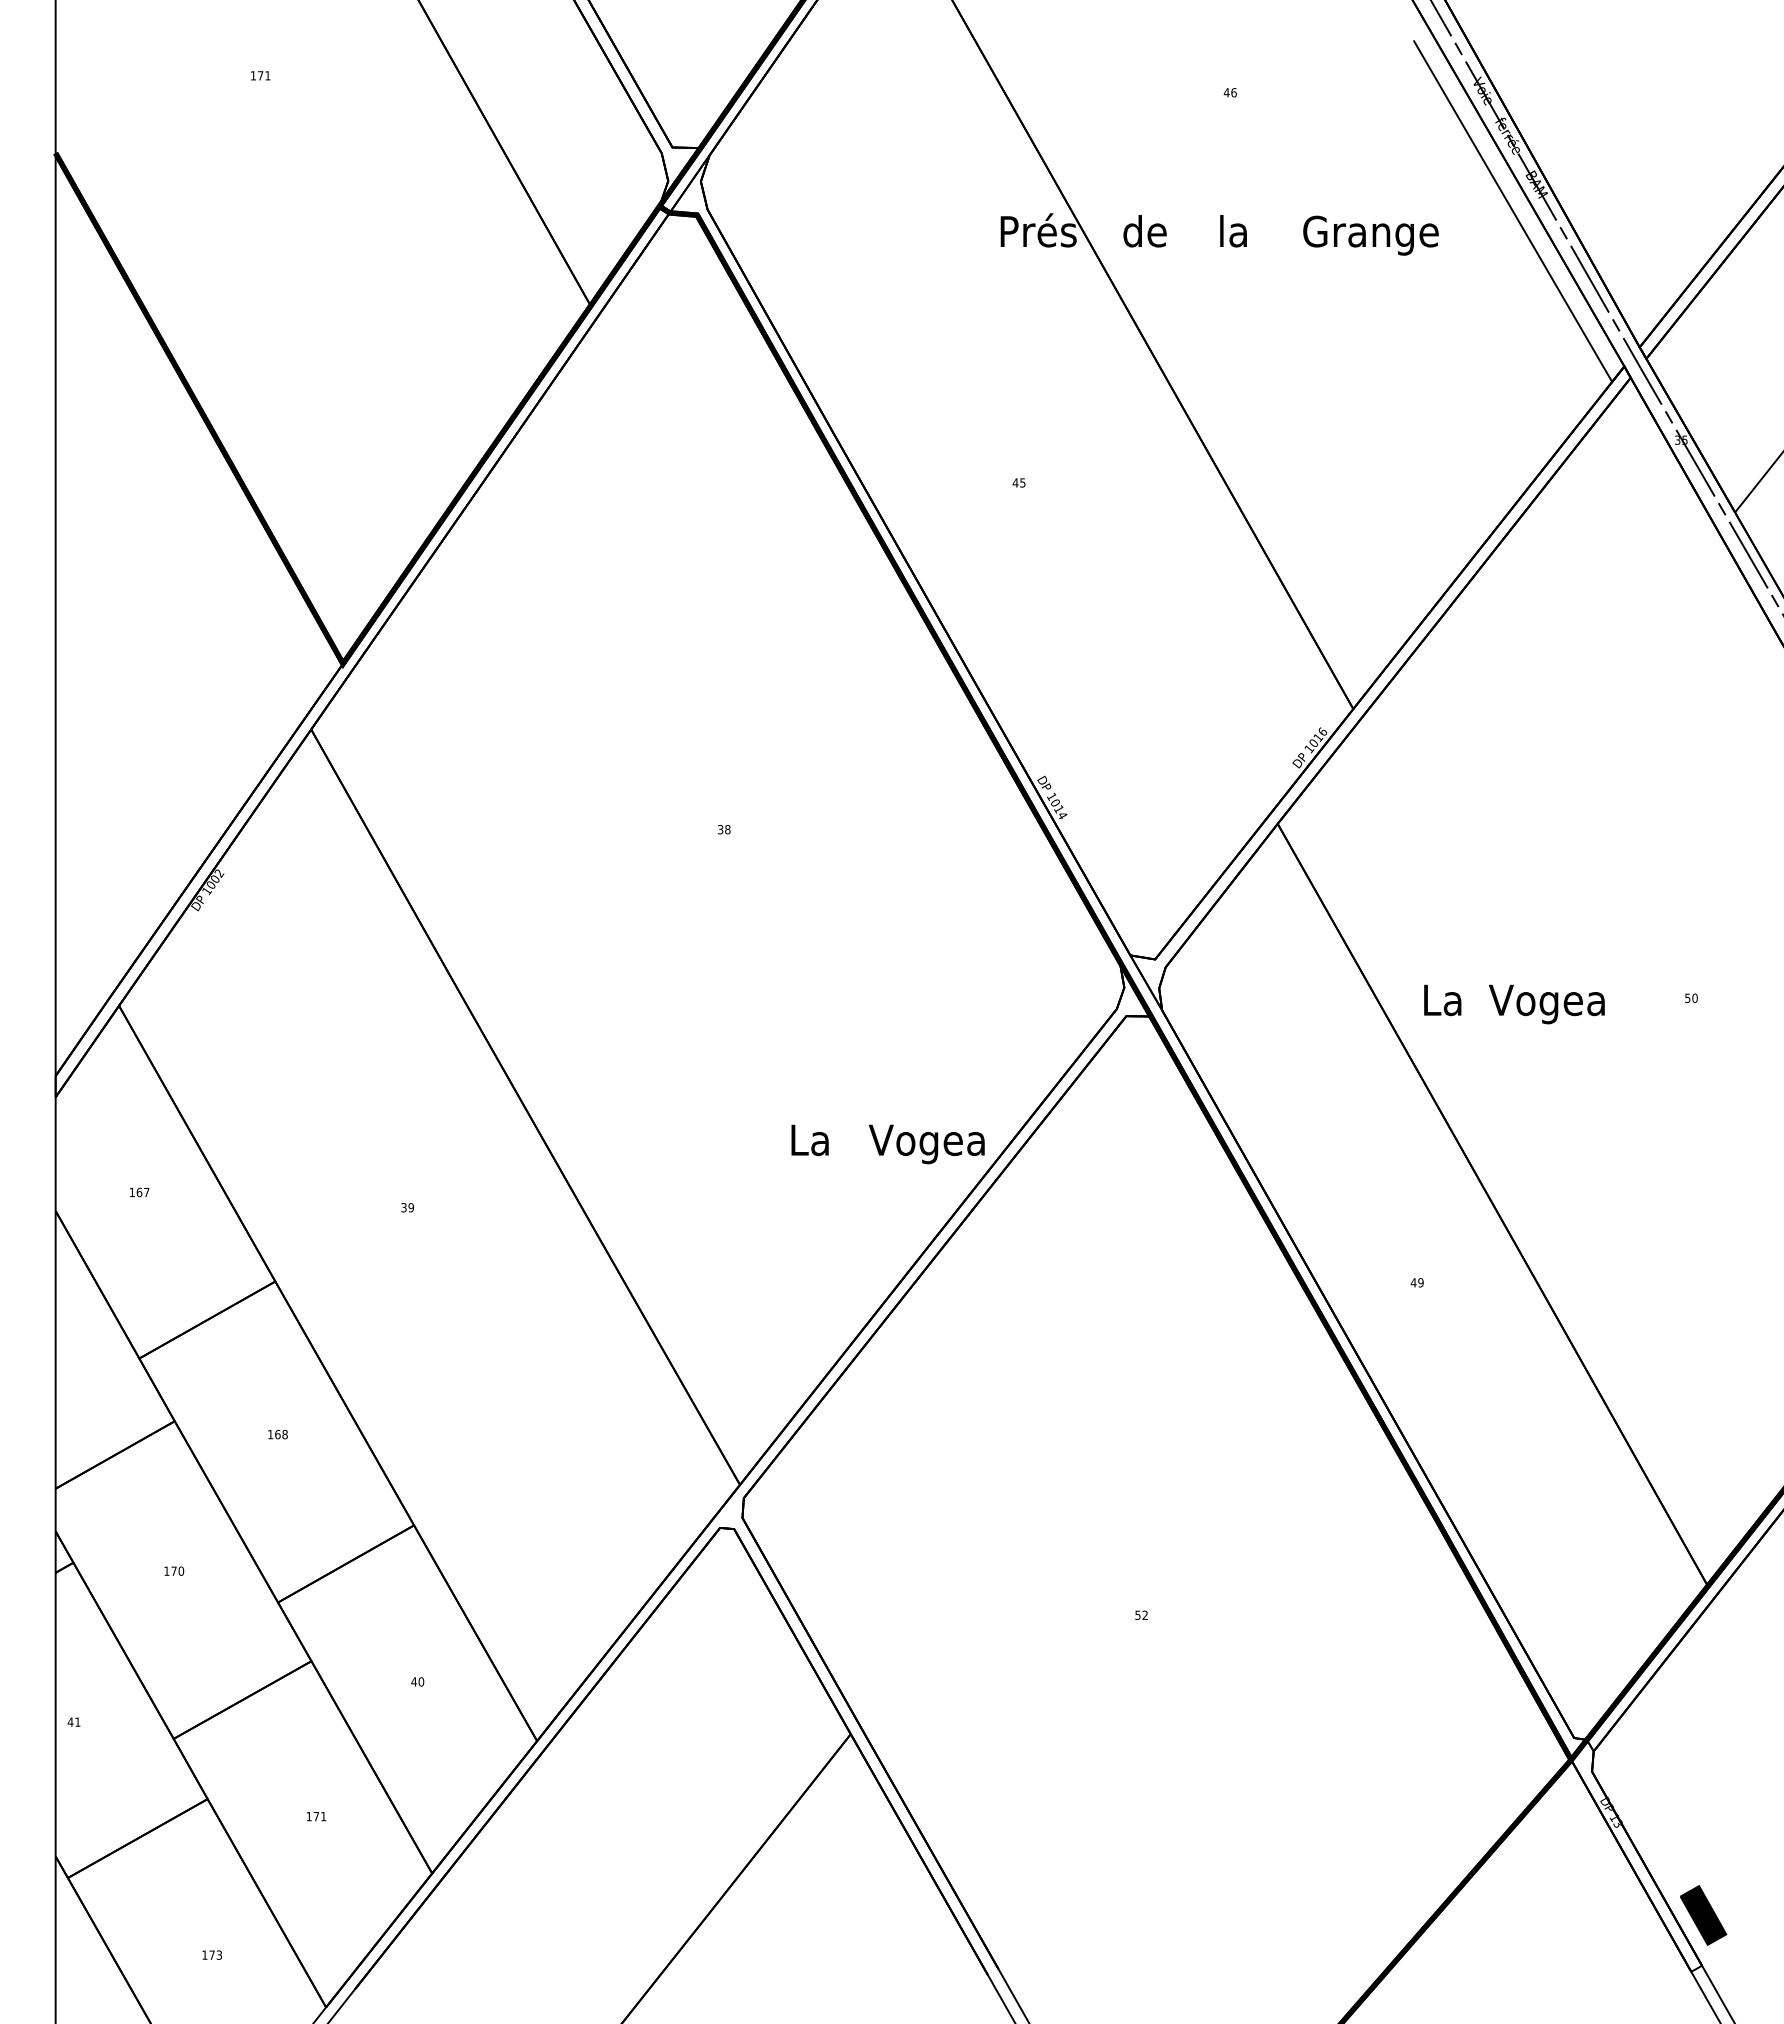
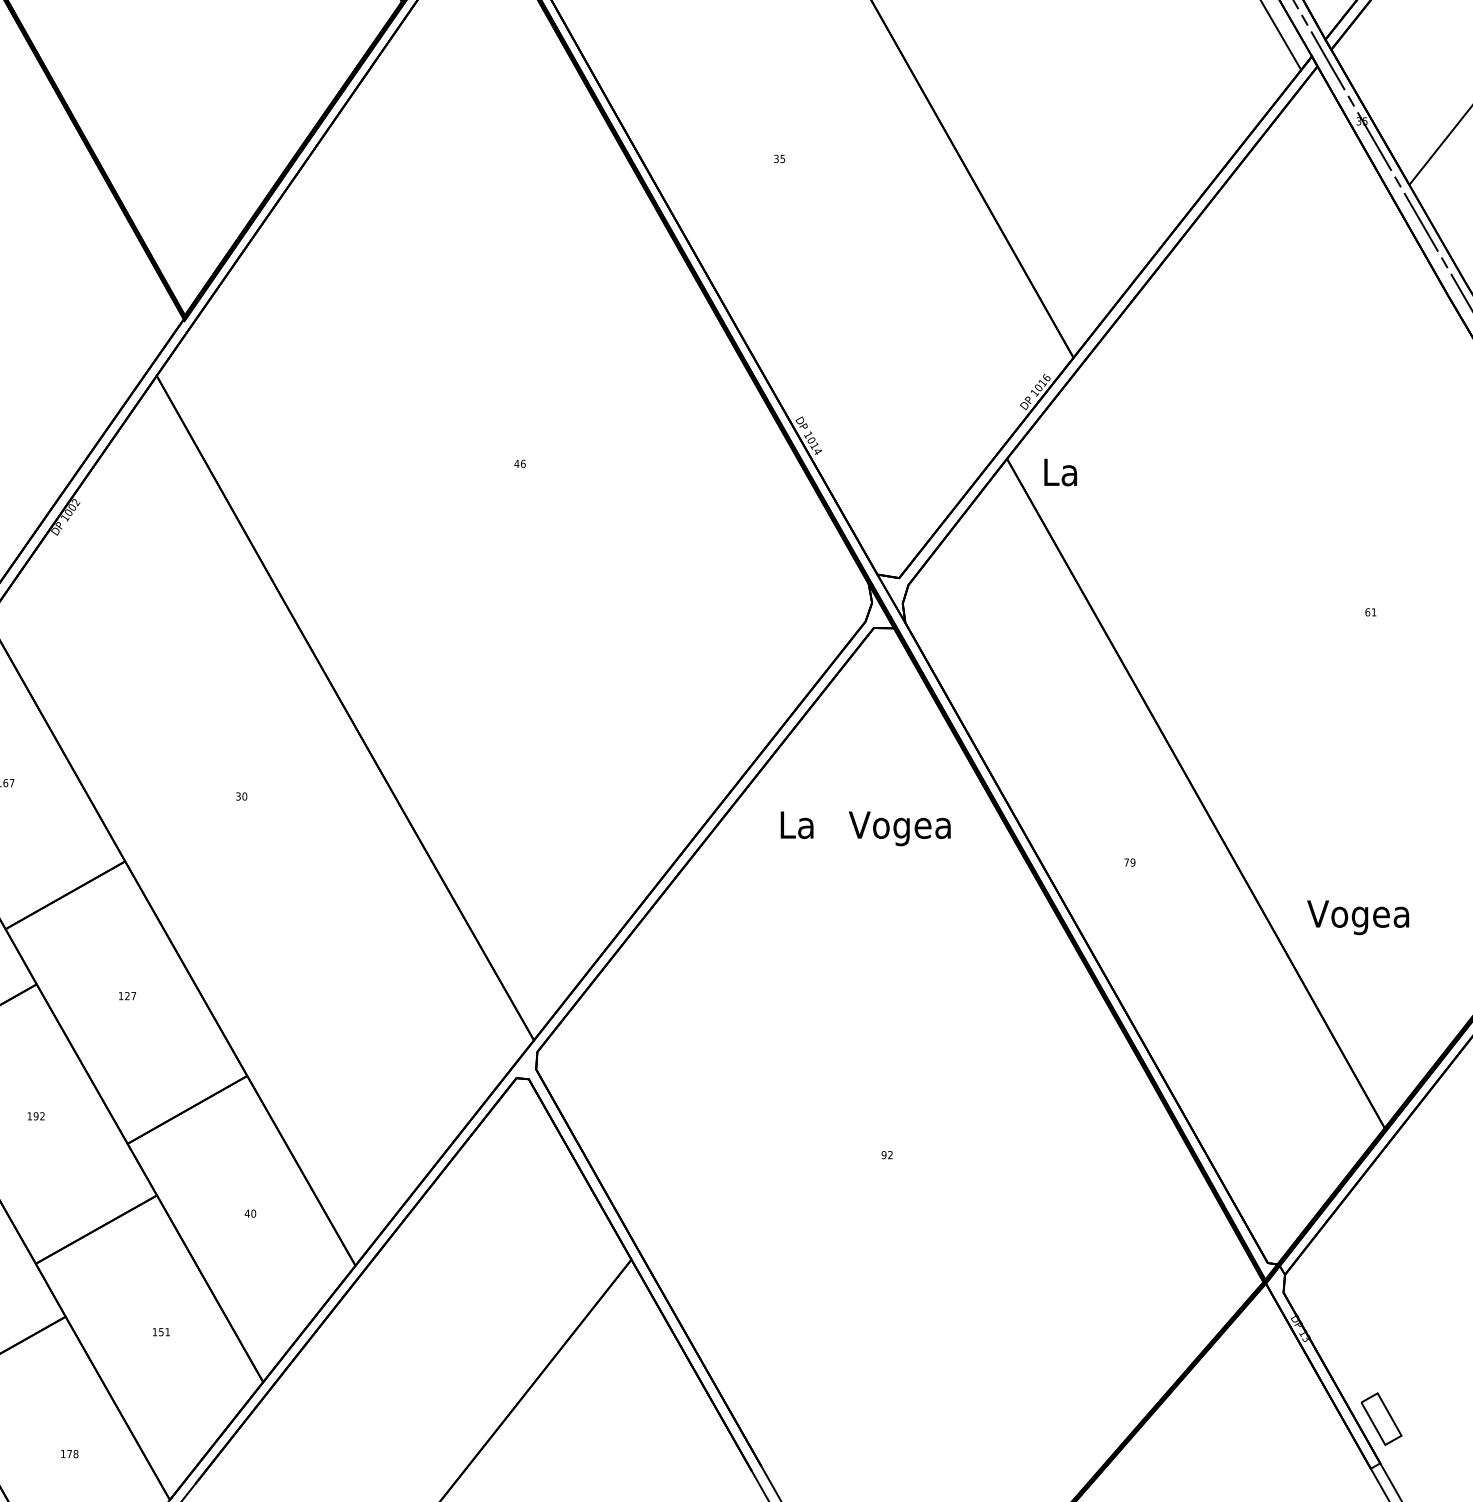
text: (1015, 482) -> (776, 158), 45 -> 35
text: (723, 829) -> (519, 463), 38 -> 46
text: (1691, 997) -> (1371, 611), 50 -> 61
text: (1442, 1000) -> (1060, 472), moved
text: (1546, 1004) -> (1357, 917), moved
text: (887, 1144) -> (865, 828), moved
text: (410, 1207) -> (244, 796), 39 -> 30
text: (1413, 1282) -> (1126, 862), 49 -> 79
text: (281, 1434) -> (130, 996), 168 -> 127
text: (177, 1570) -> (39, 1115), 170 -> 192
text: (1137, 1614) -> (883, 1154), 52 -> 92
text: (315, 1816) -> (160, 1332), 171 -> 151
fill: (1703, 1915) -> (1381, 1419), removed
text: (219, 1954) -> (76, 1453), 173 -> 178

